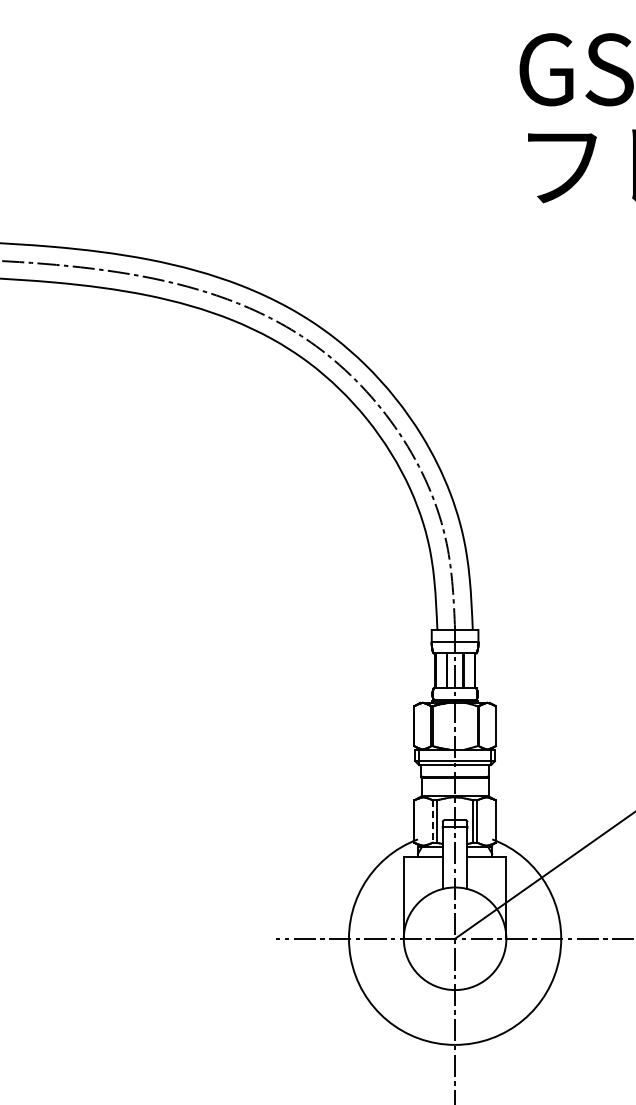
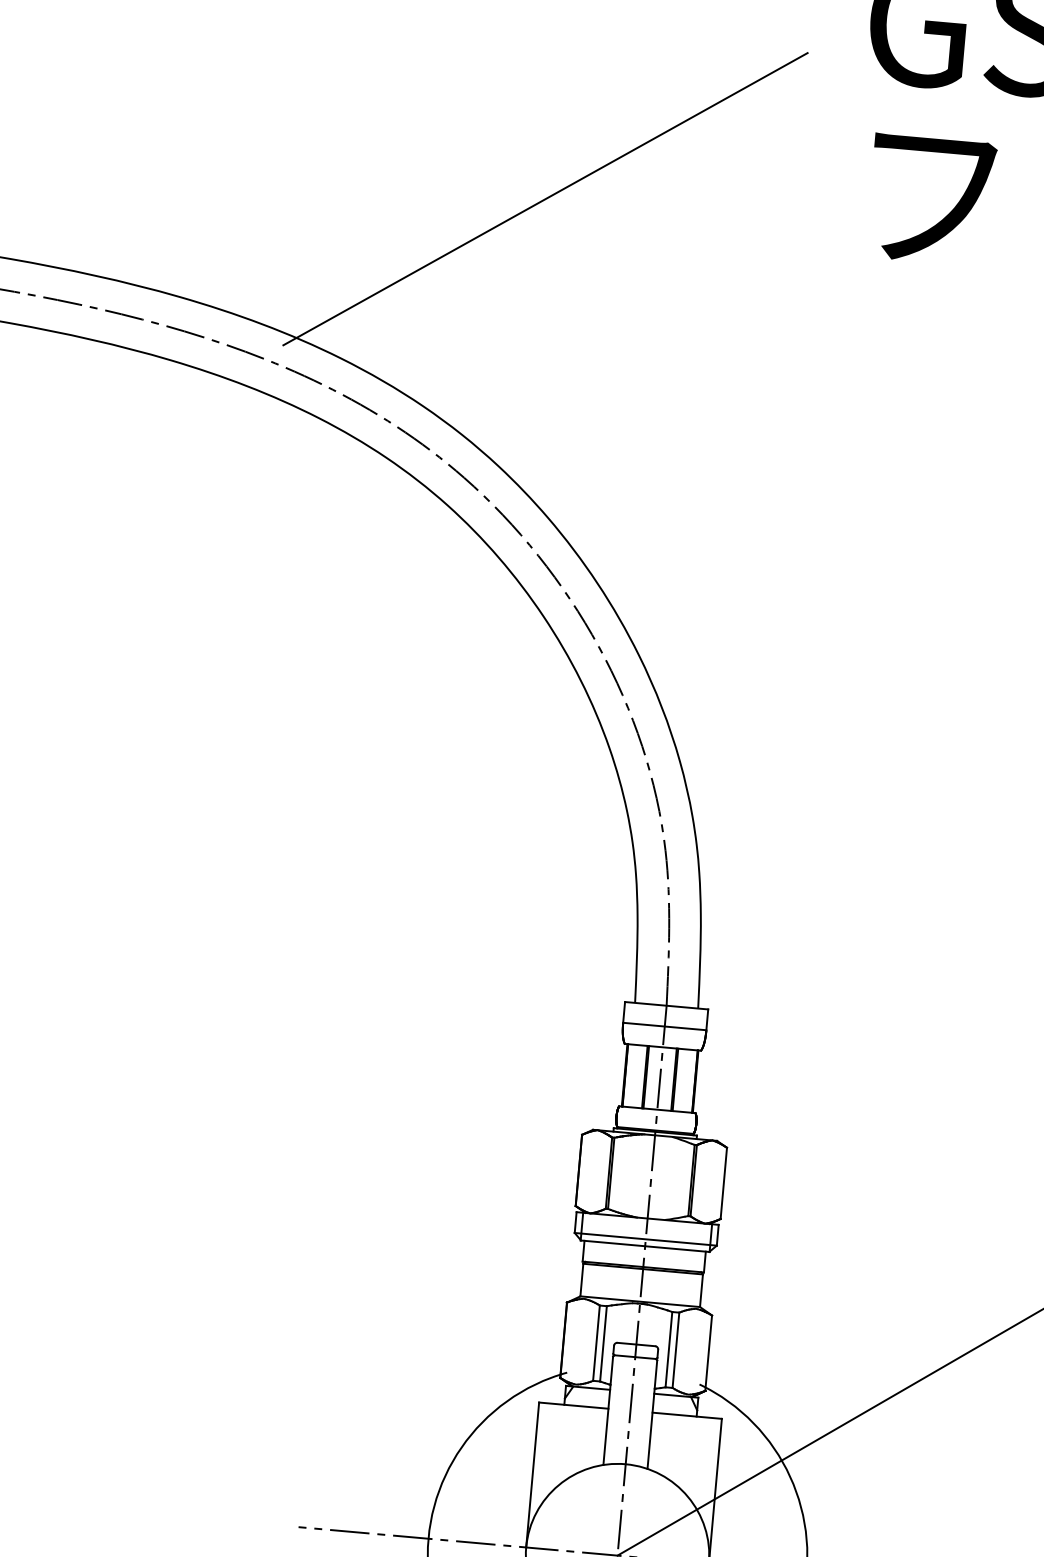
line: (347, 186) -> (545, 198), added
line: (432, 822) -> (595, 1344), dashed -> solid

